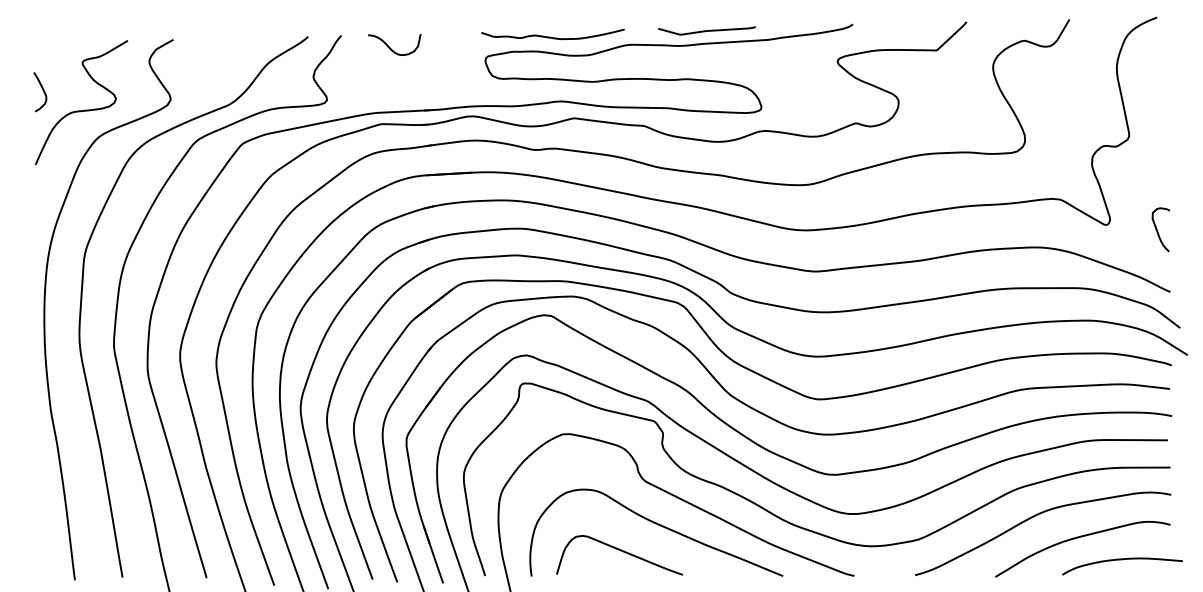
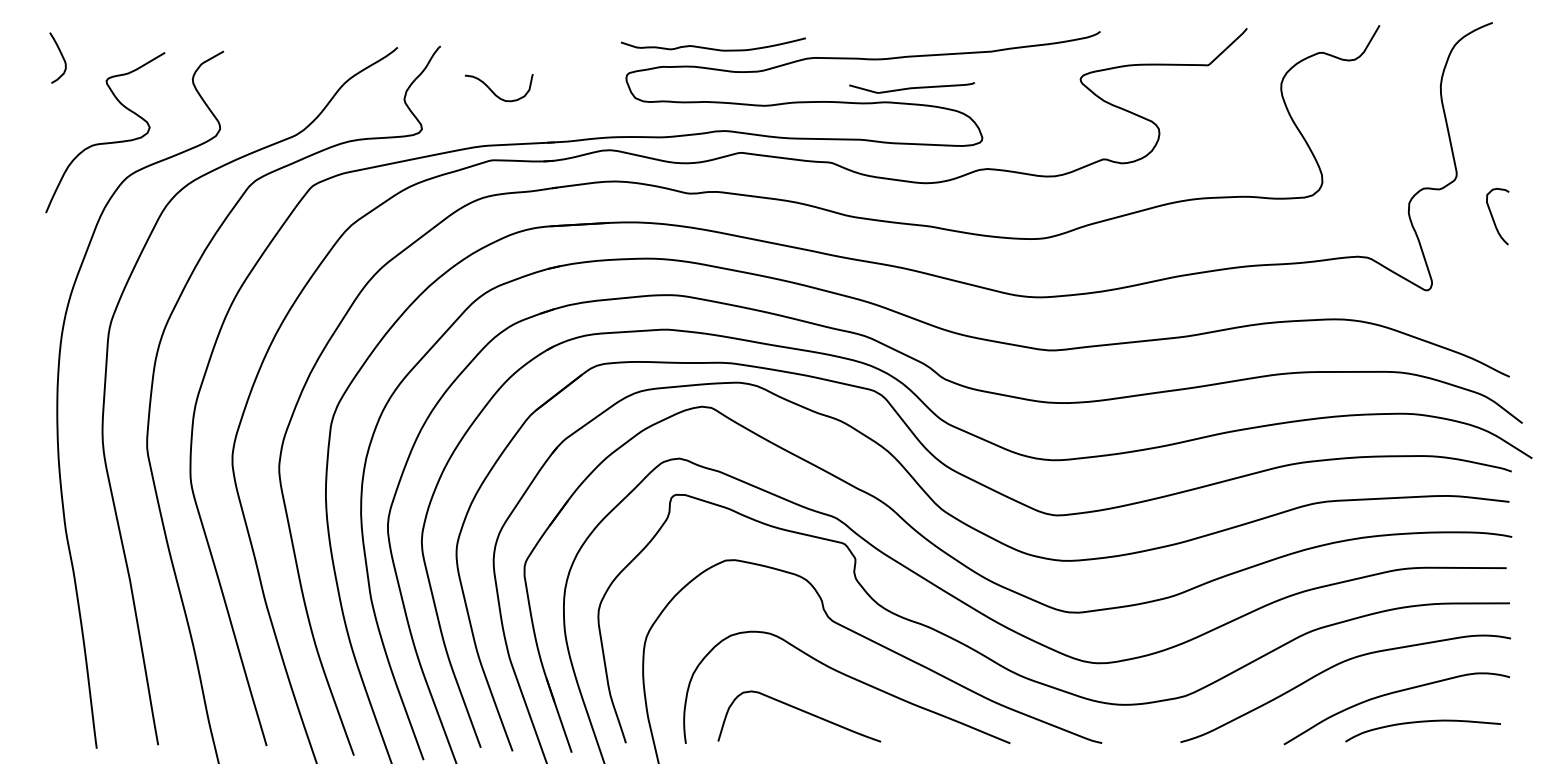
curve: (707, 30) -> (912, 87), moved
curve: (391, 48) -> (494, 92), moved
curve: (42, 90) -> (61, 56), moved
curve: (1157, 230) -> (1493, 217), moved
curve: (1122, 559) -> (1422, 722), moved

